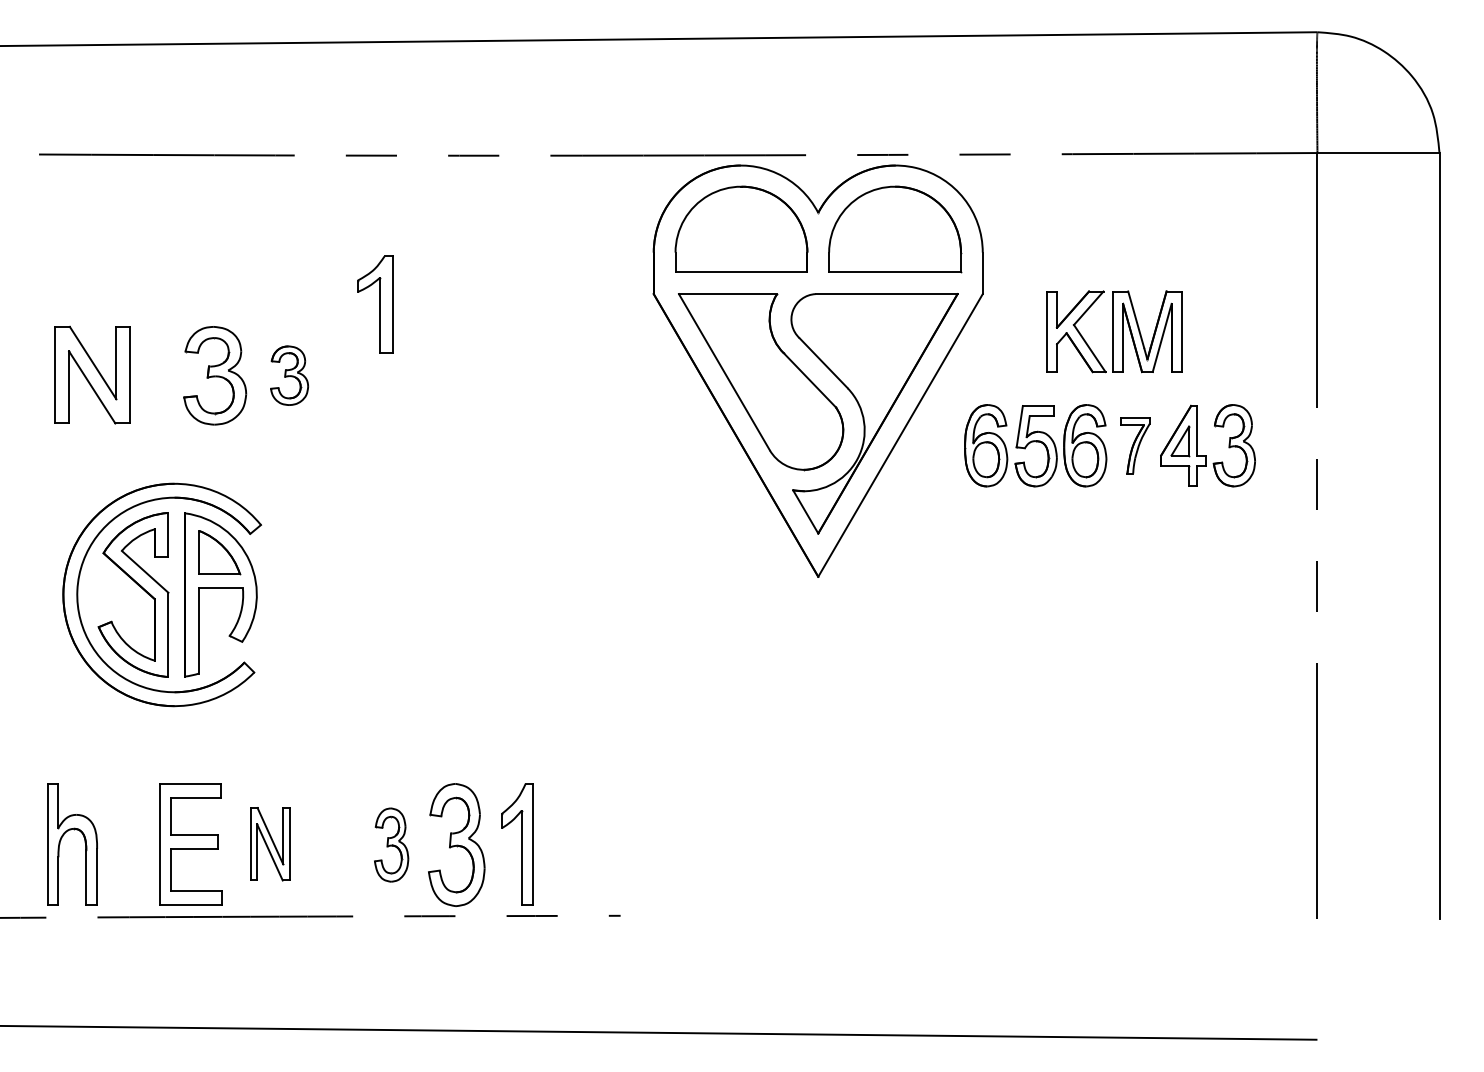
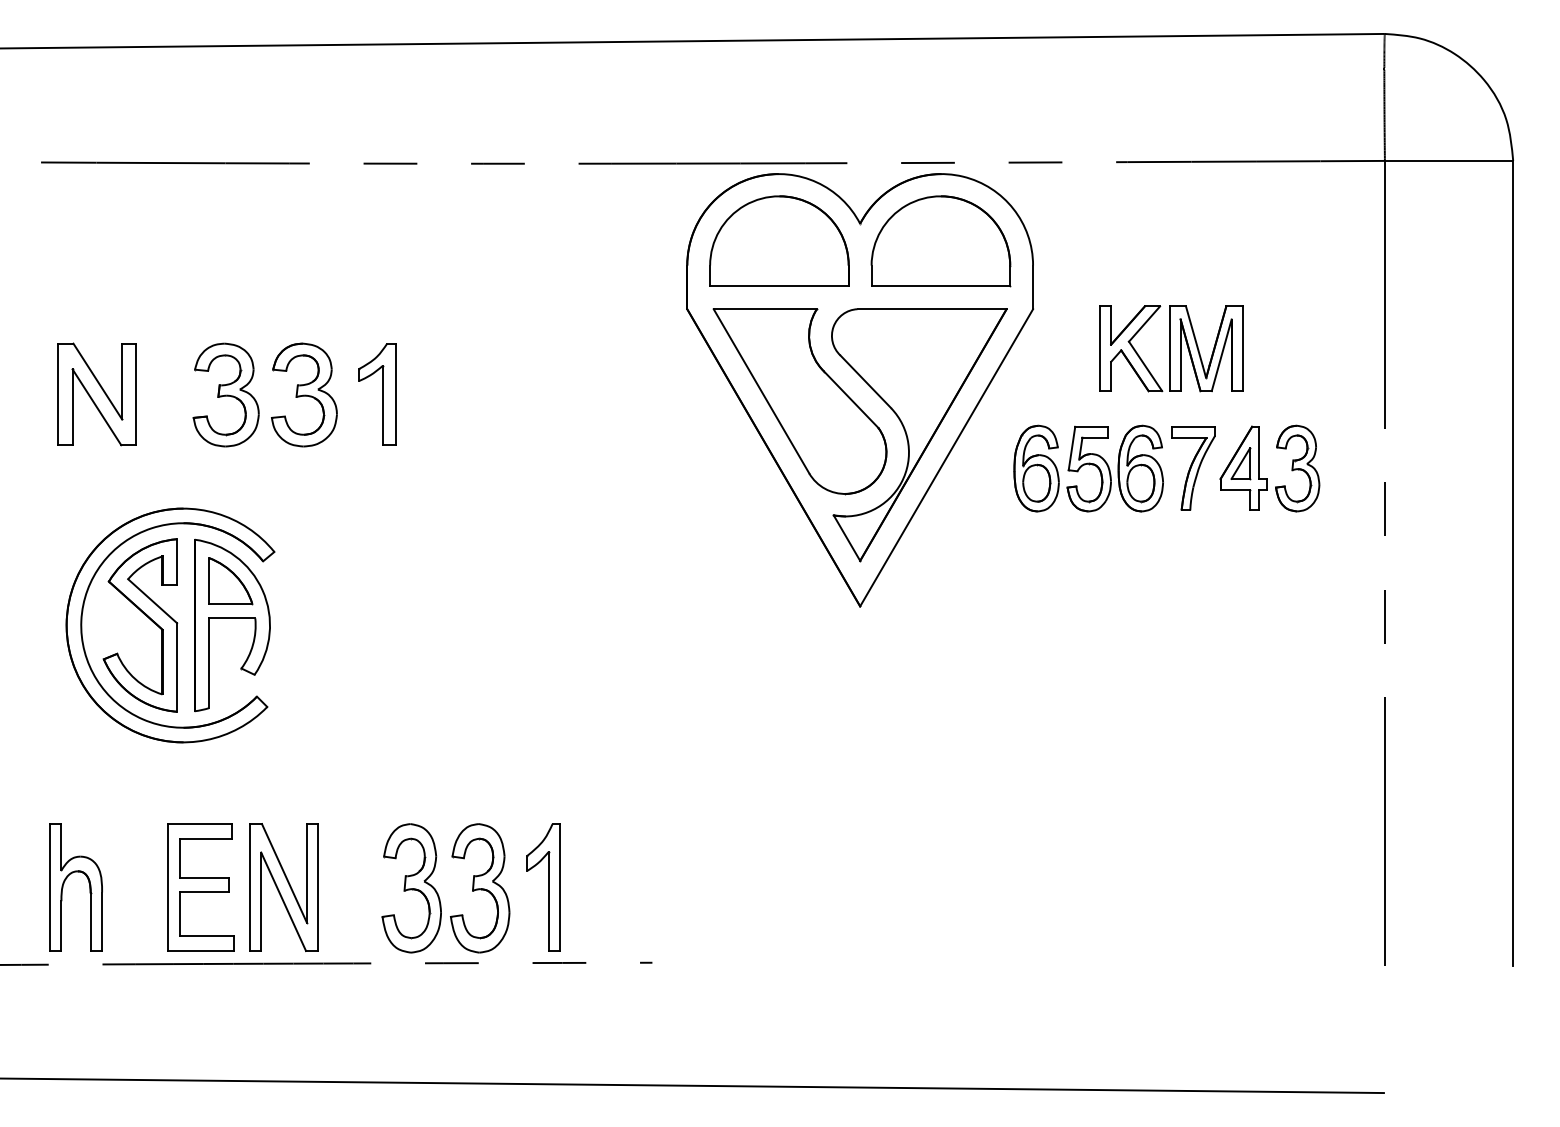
part: (375, 304) -> (377, 394), moved
part: (289, 375) -> (304, 394), size x1.67
part: (1135, 445) -> (1193, 468), size x1.43
part: (269, 844) -> (283, 887), size x1.67
part: (391, 845) -> (411, 888), size x1.67

